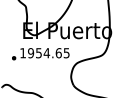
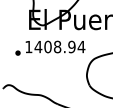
text: (48, 53) -> (59, 47), 1954.65 -> 1408.94

